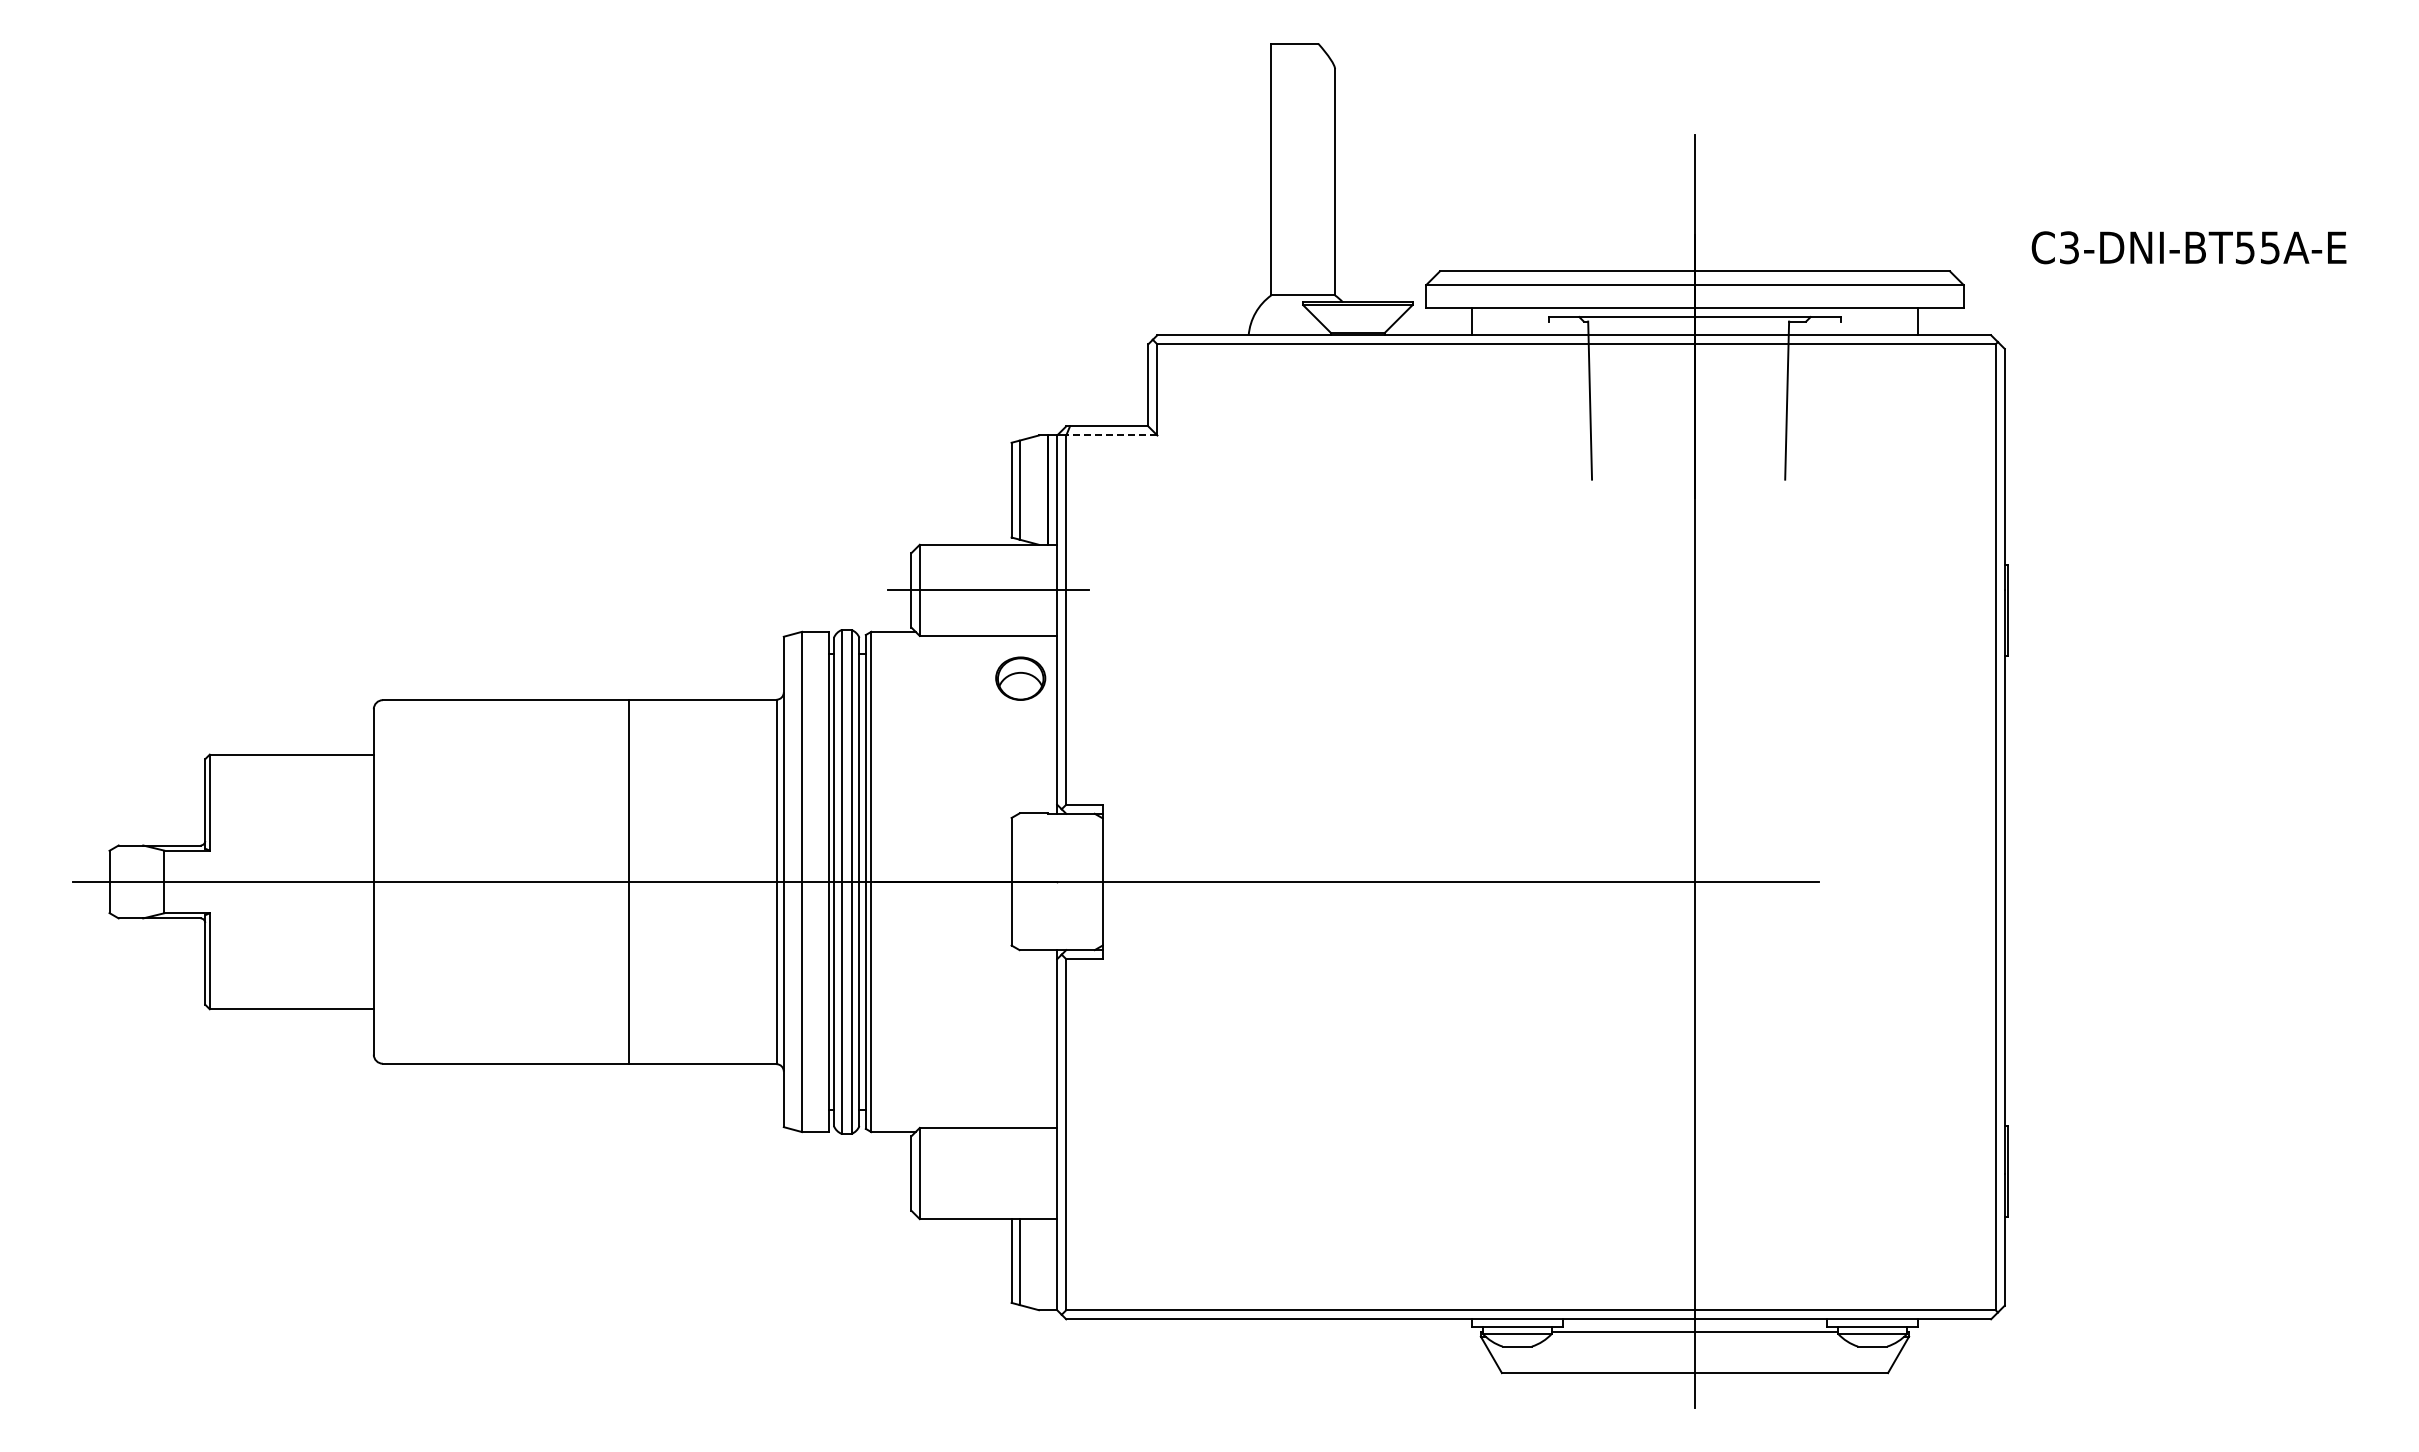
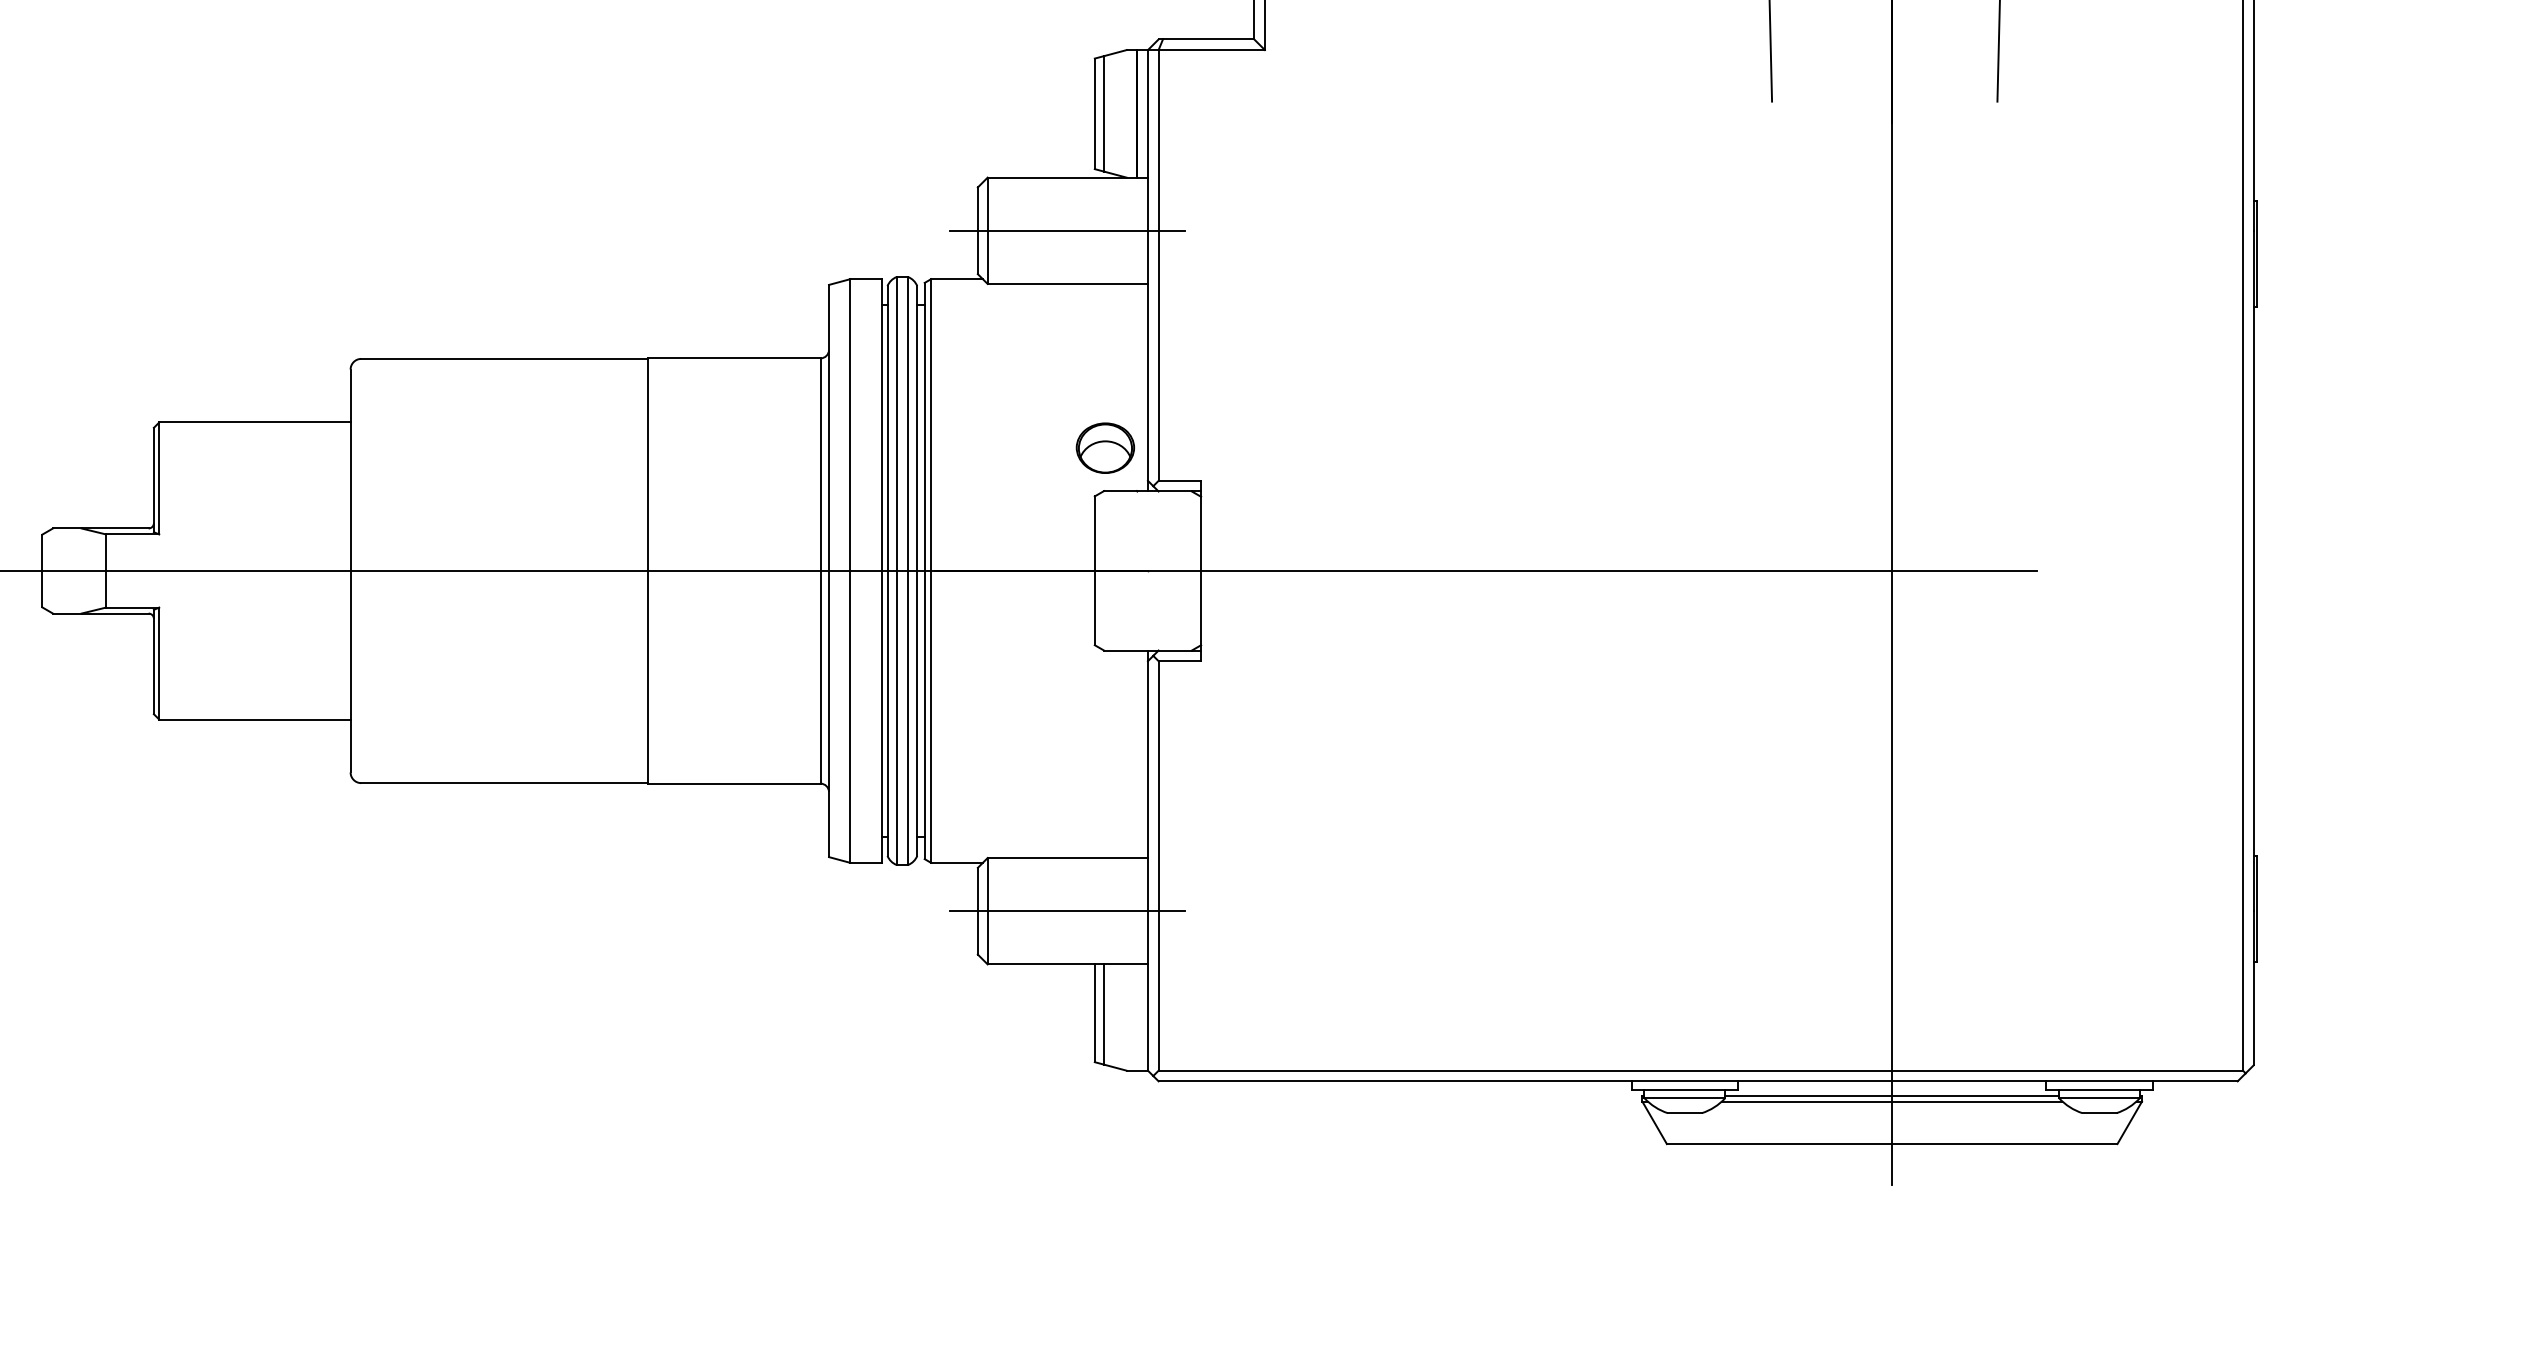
line: (1111, 435) -> (1211, 50), dashed -> solid
part: (1020, 678) -> (1105, 447), moved
line: (987, 1173) -> (1066, 911), added
line: (1694, 1336) -> (1891, 1101), added

